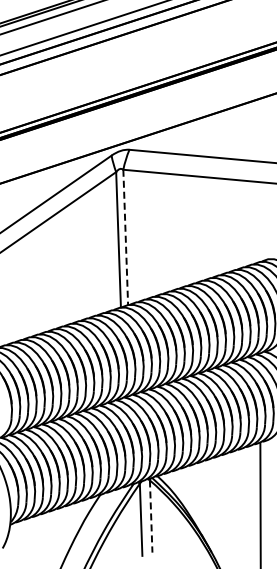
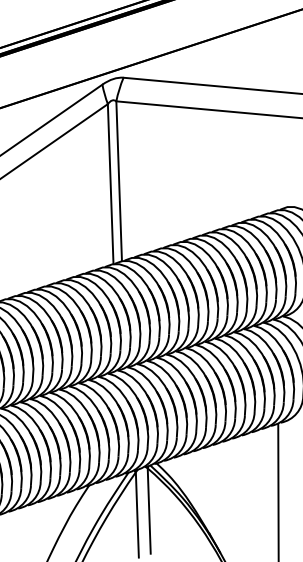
line: (125, 237) -> (118, 181), dashed -> solid
line: (151, 517) -> (149, 512), dashed -> solid

